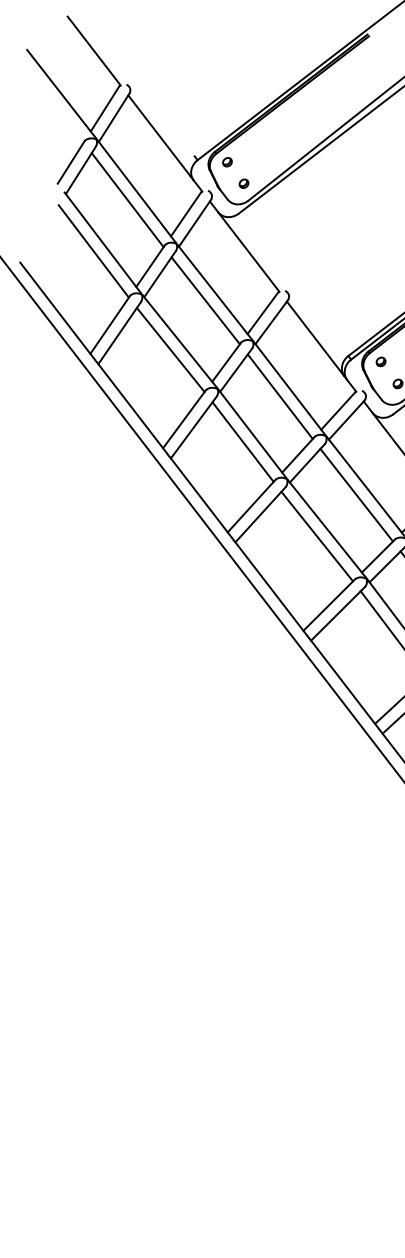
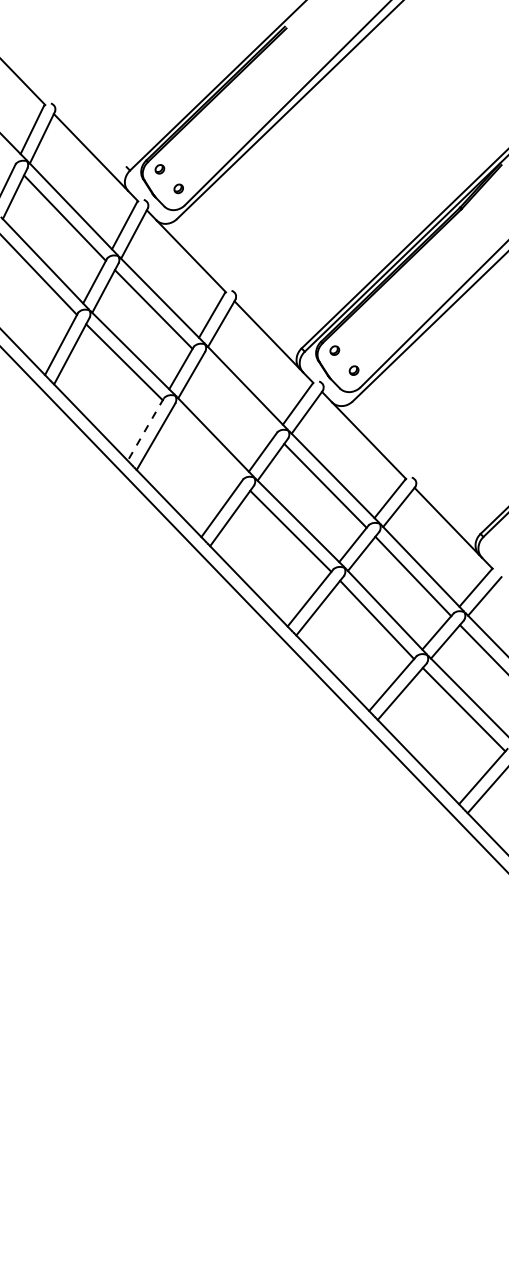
line: (280, 396) -> (238, 396), removed
line: (184, 420) -> (145, 430), solid -> dashed
line: (242, 441) -> (206, 445), removed

